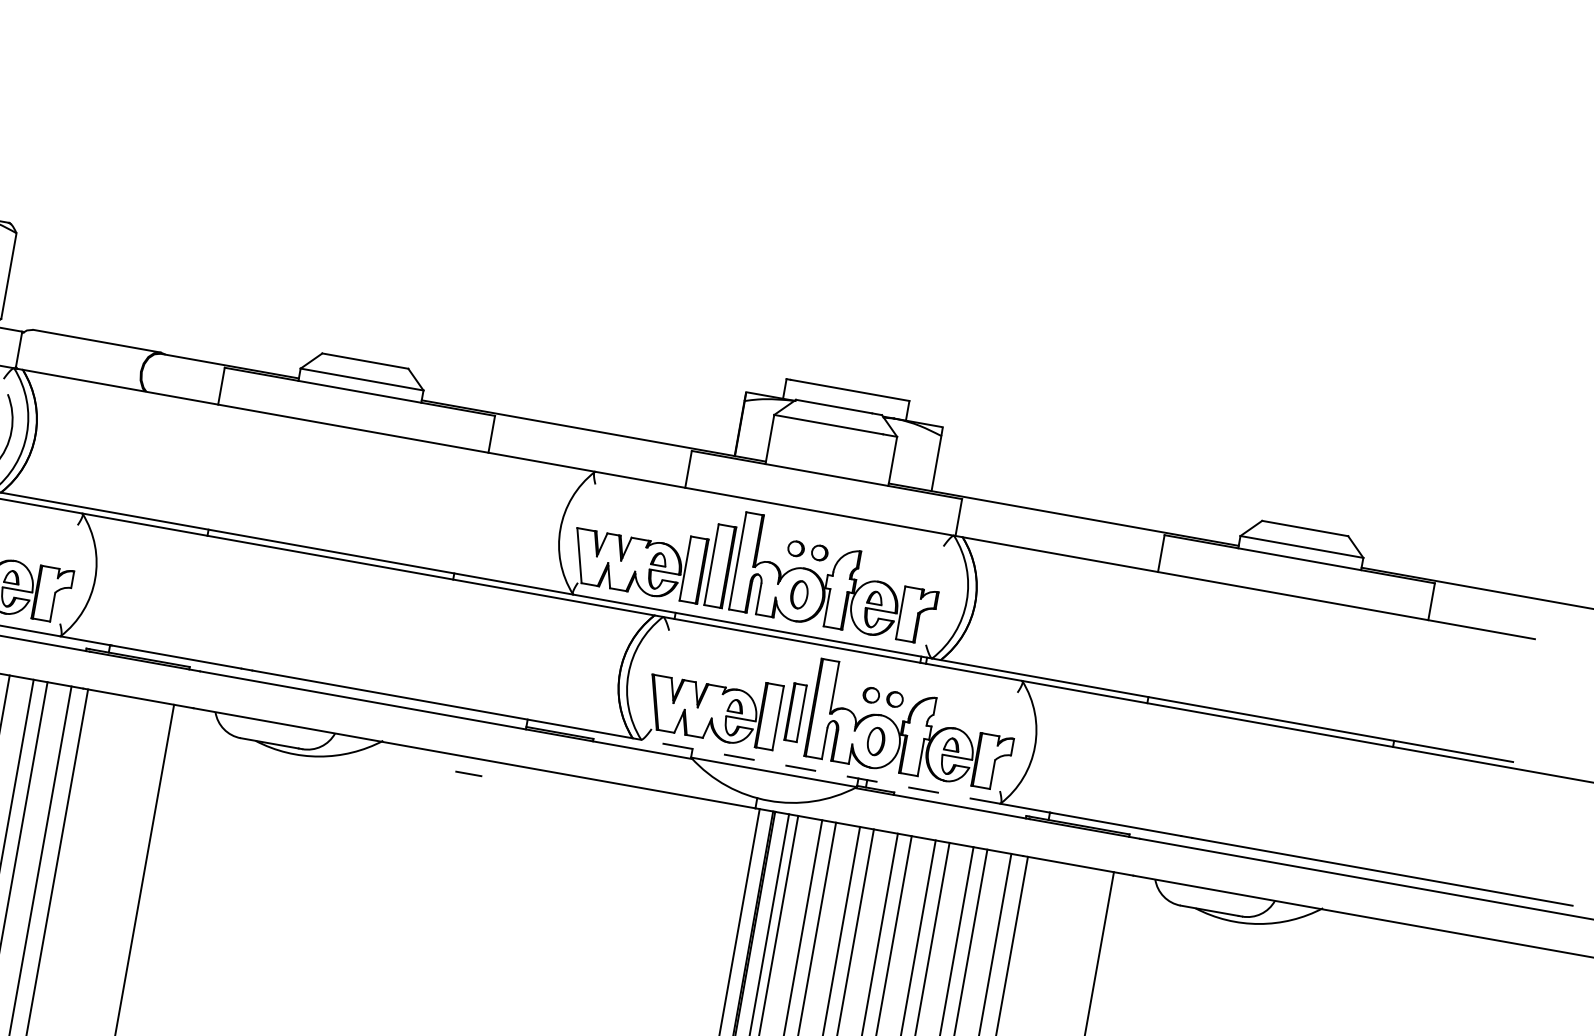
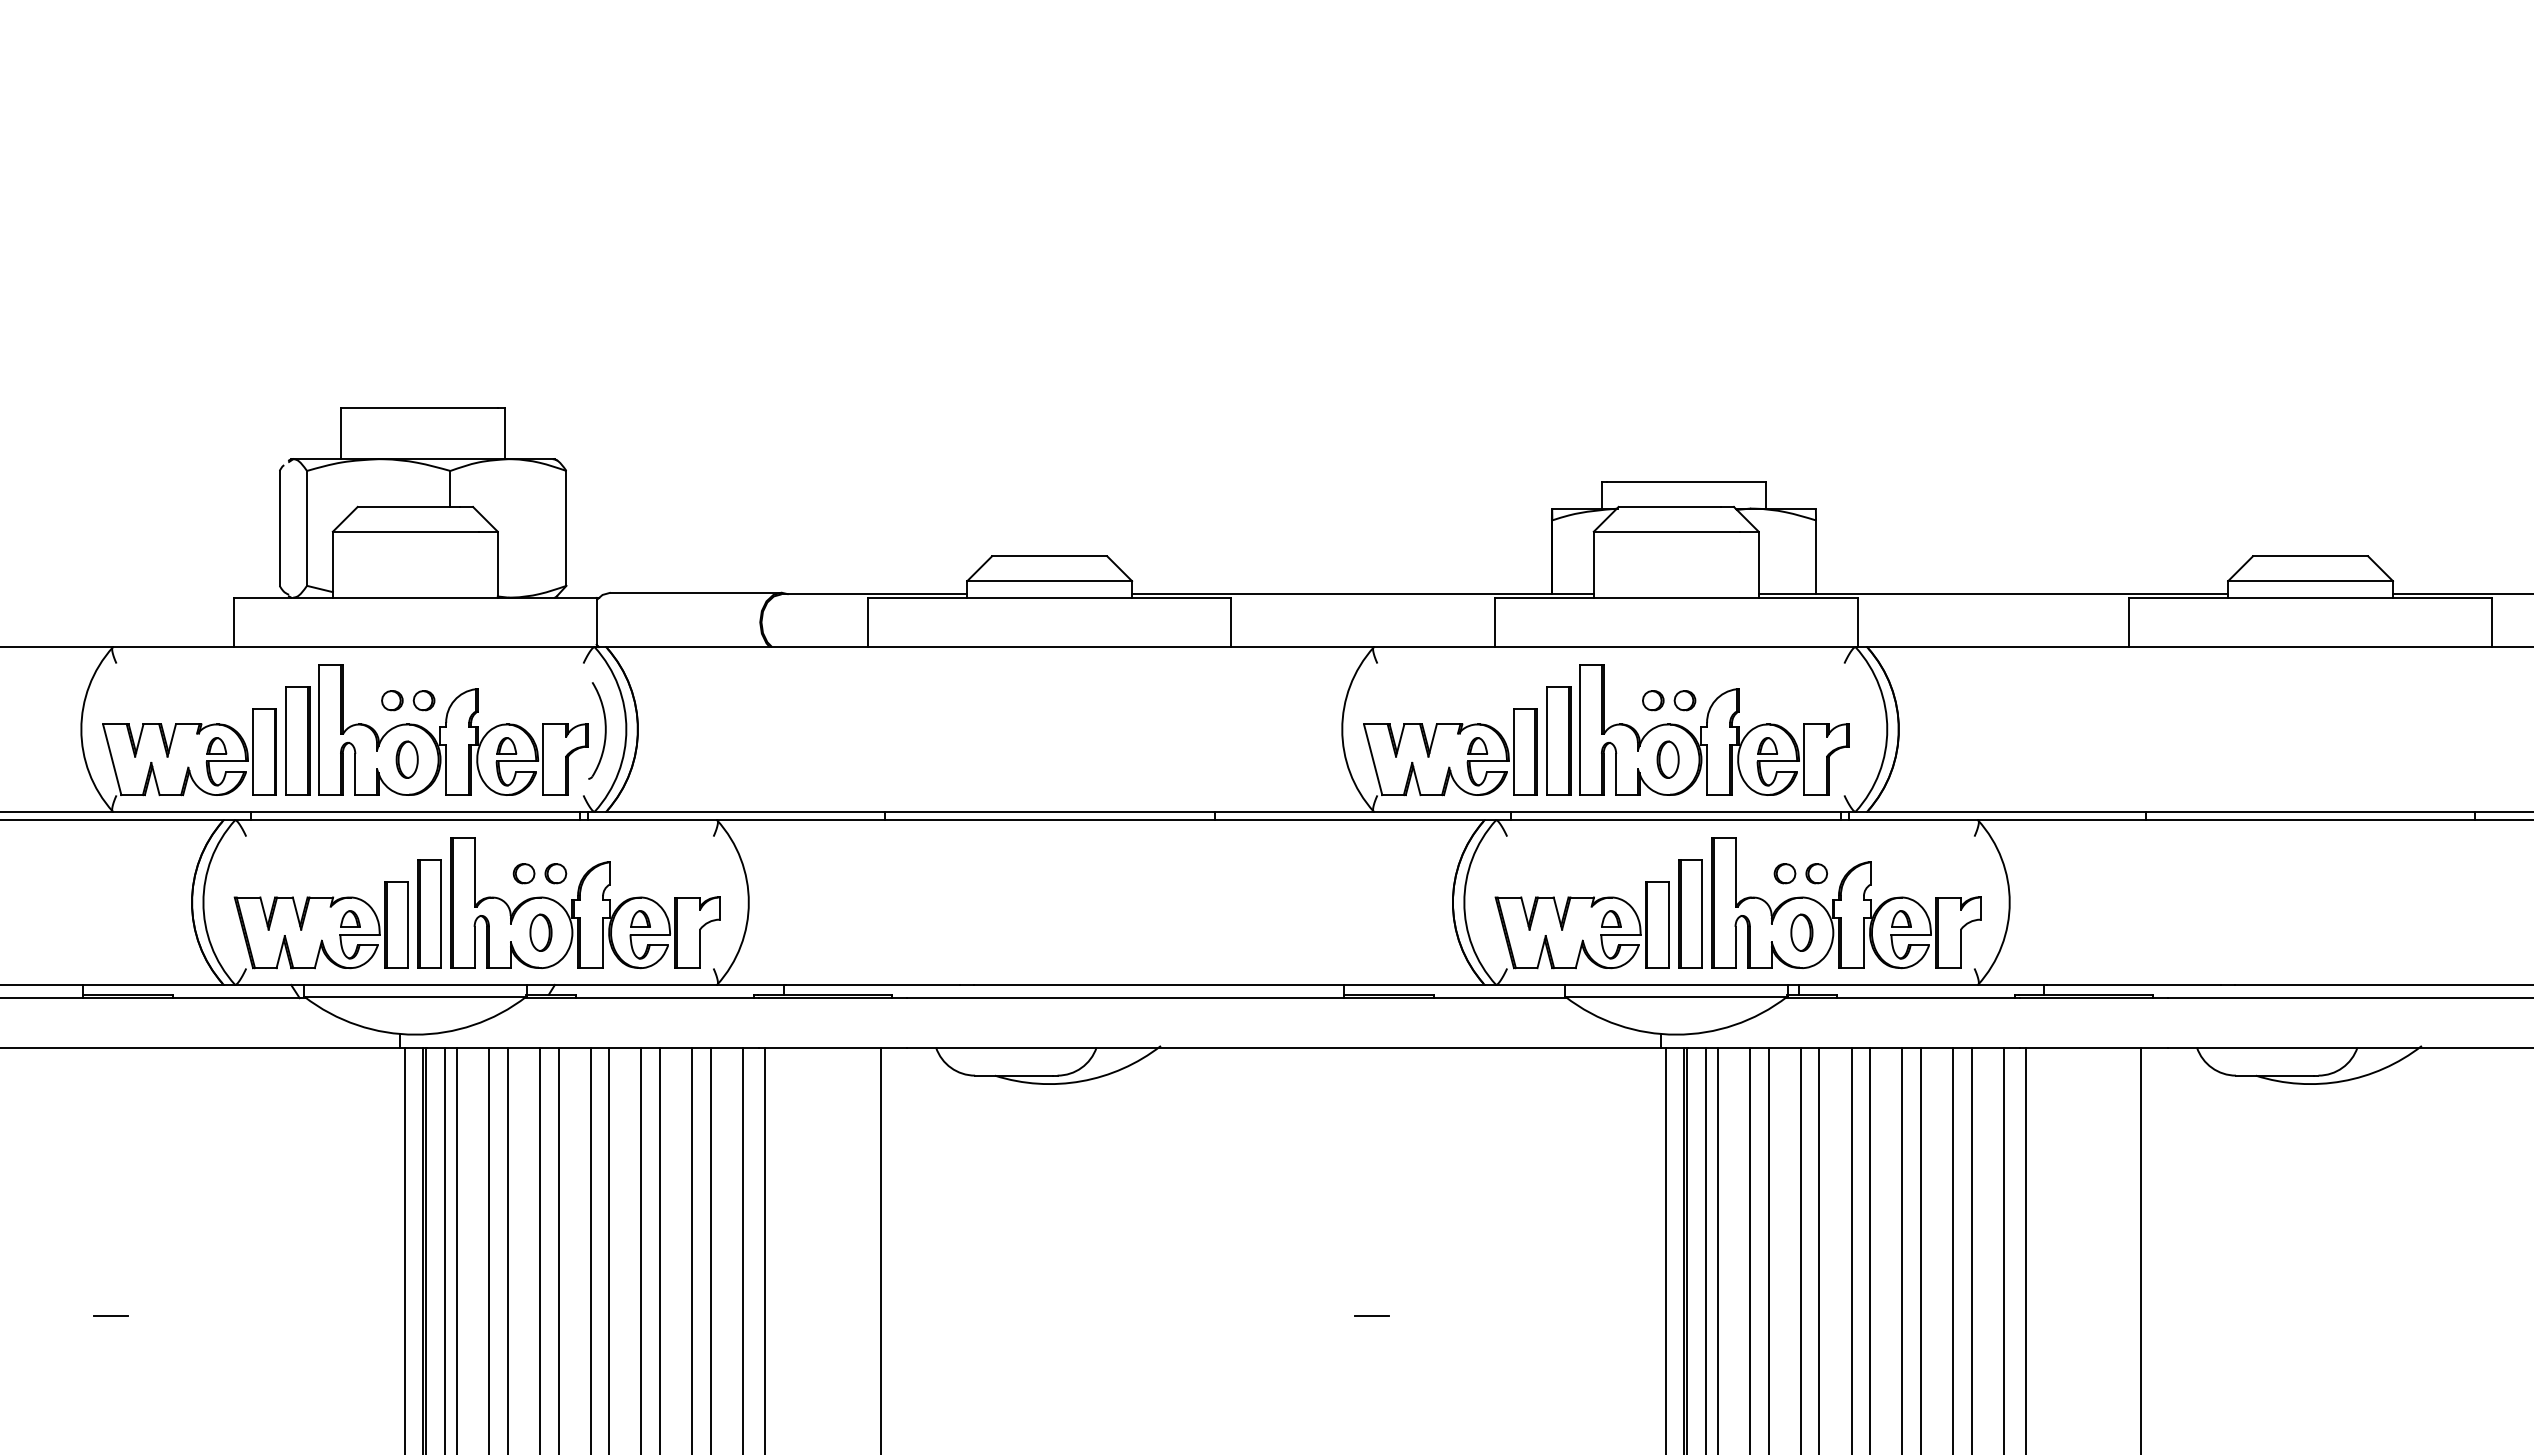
part: (795, 712) -> (1690, 913), size x1.43
line: (821, 771) -> (1737, 984), dashed -> solid
line: (468, 773) -> (1371, 1315), moved

